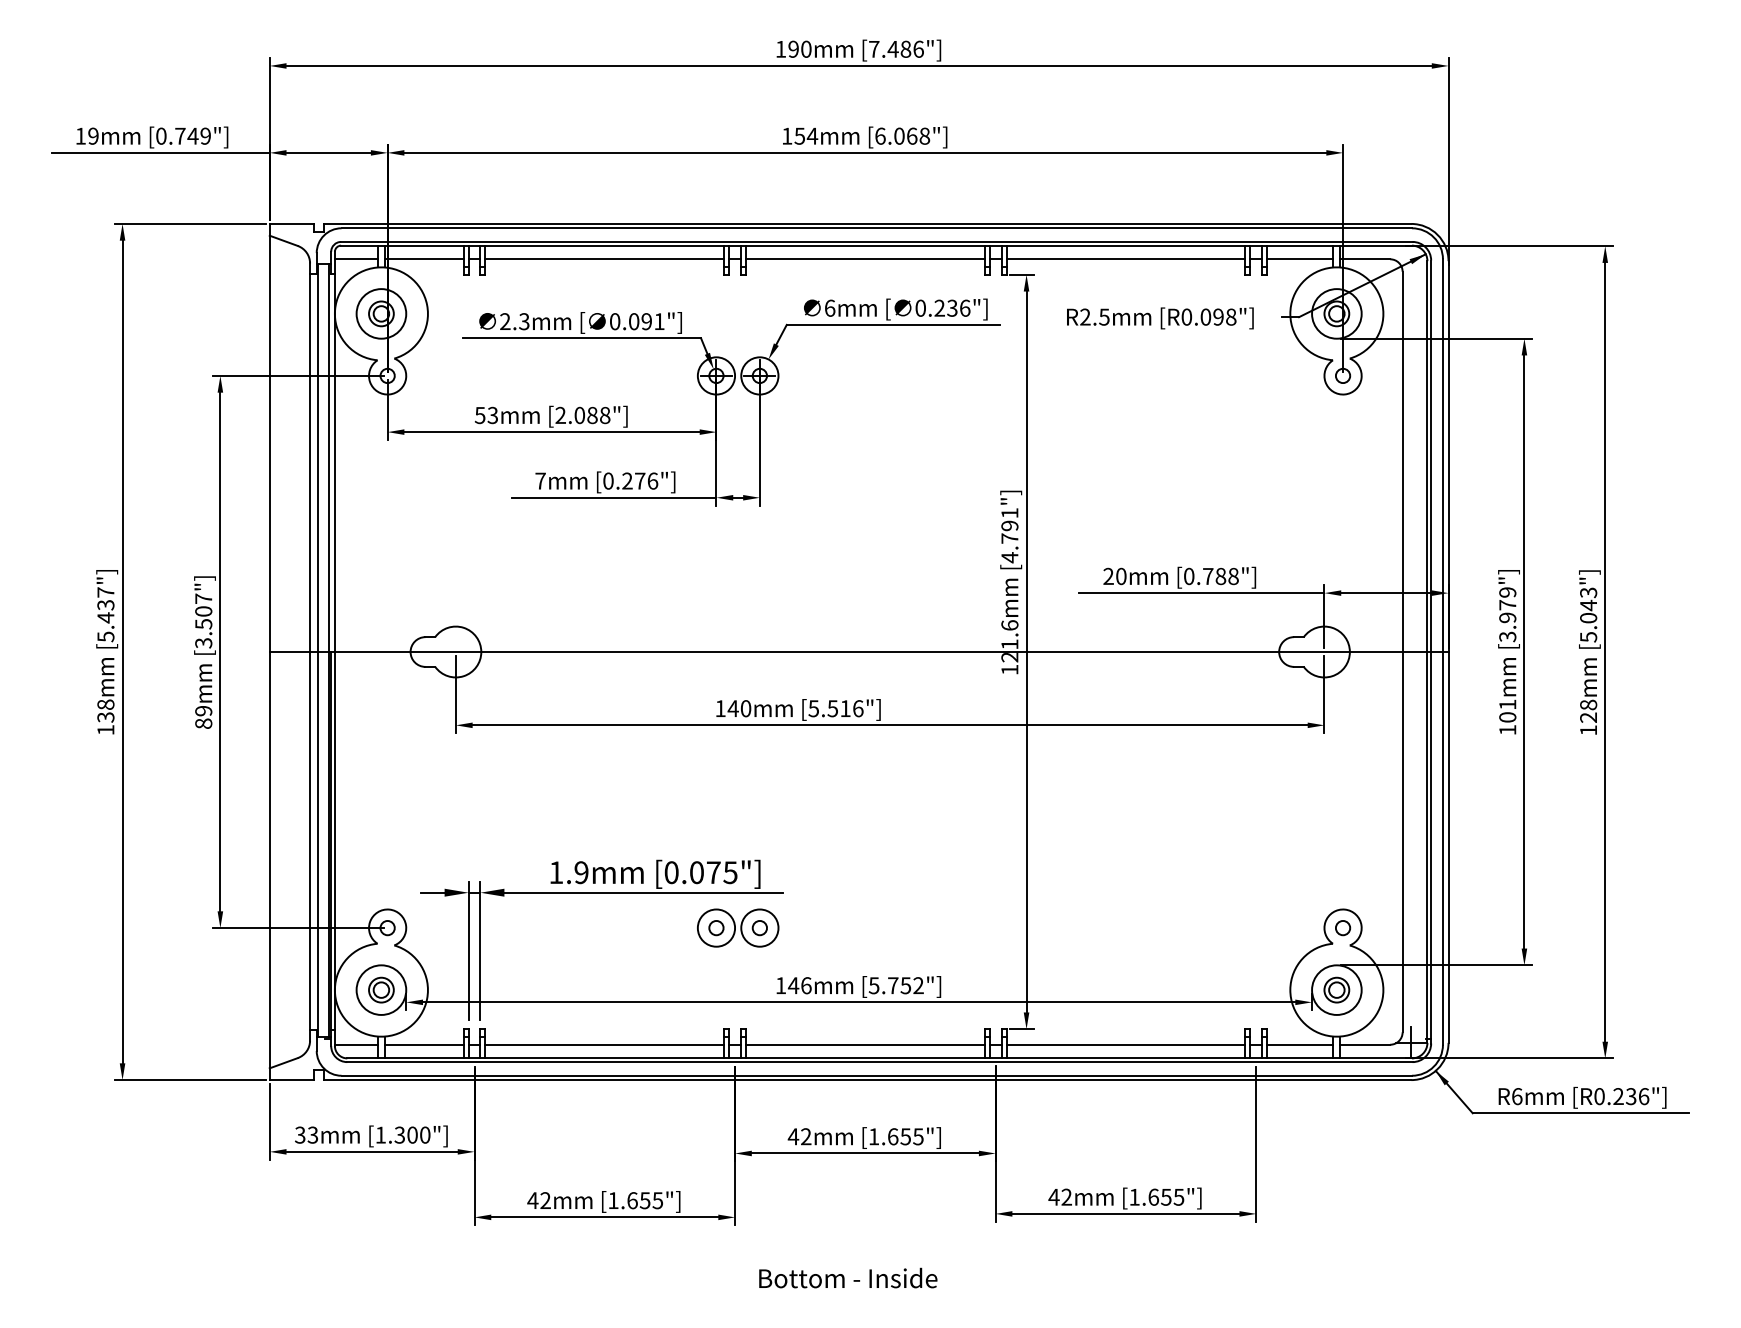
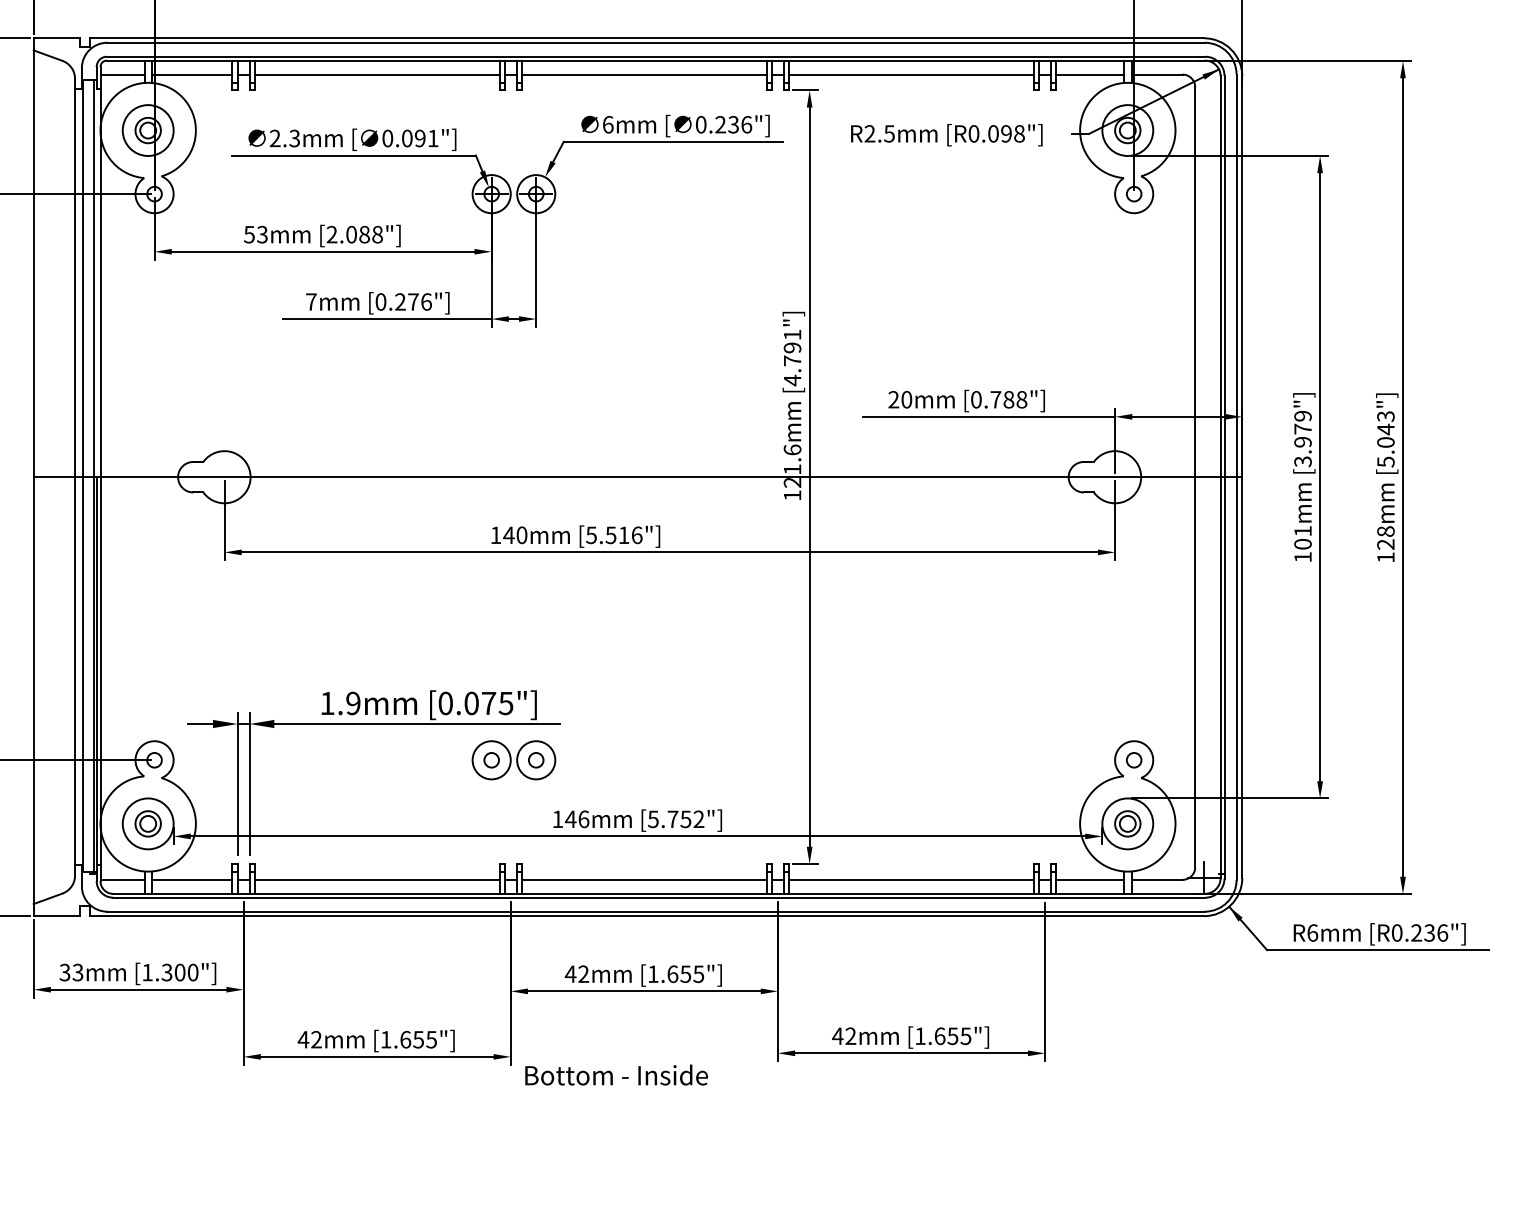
text: (848, 1277) -> (616, 1074), moved

